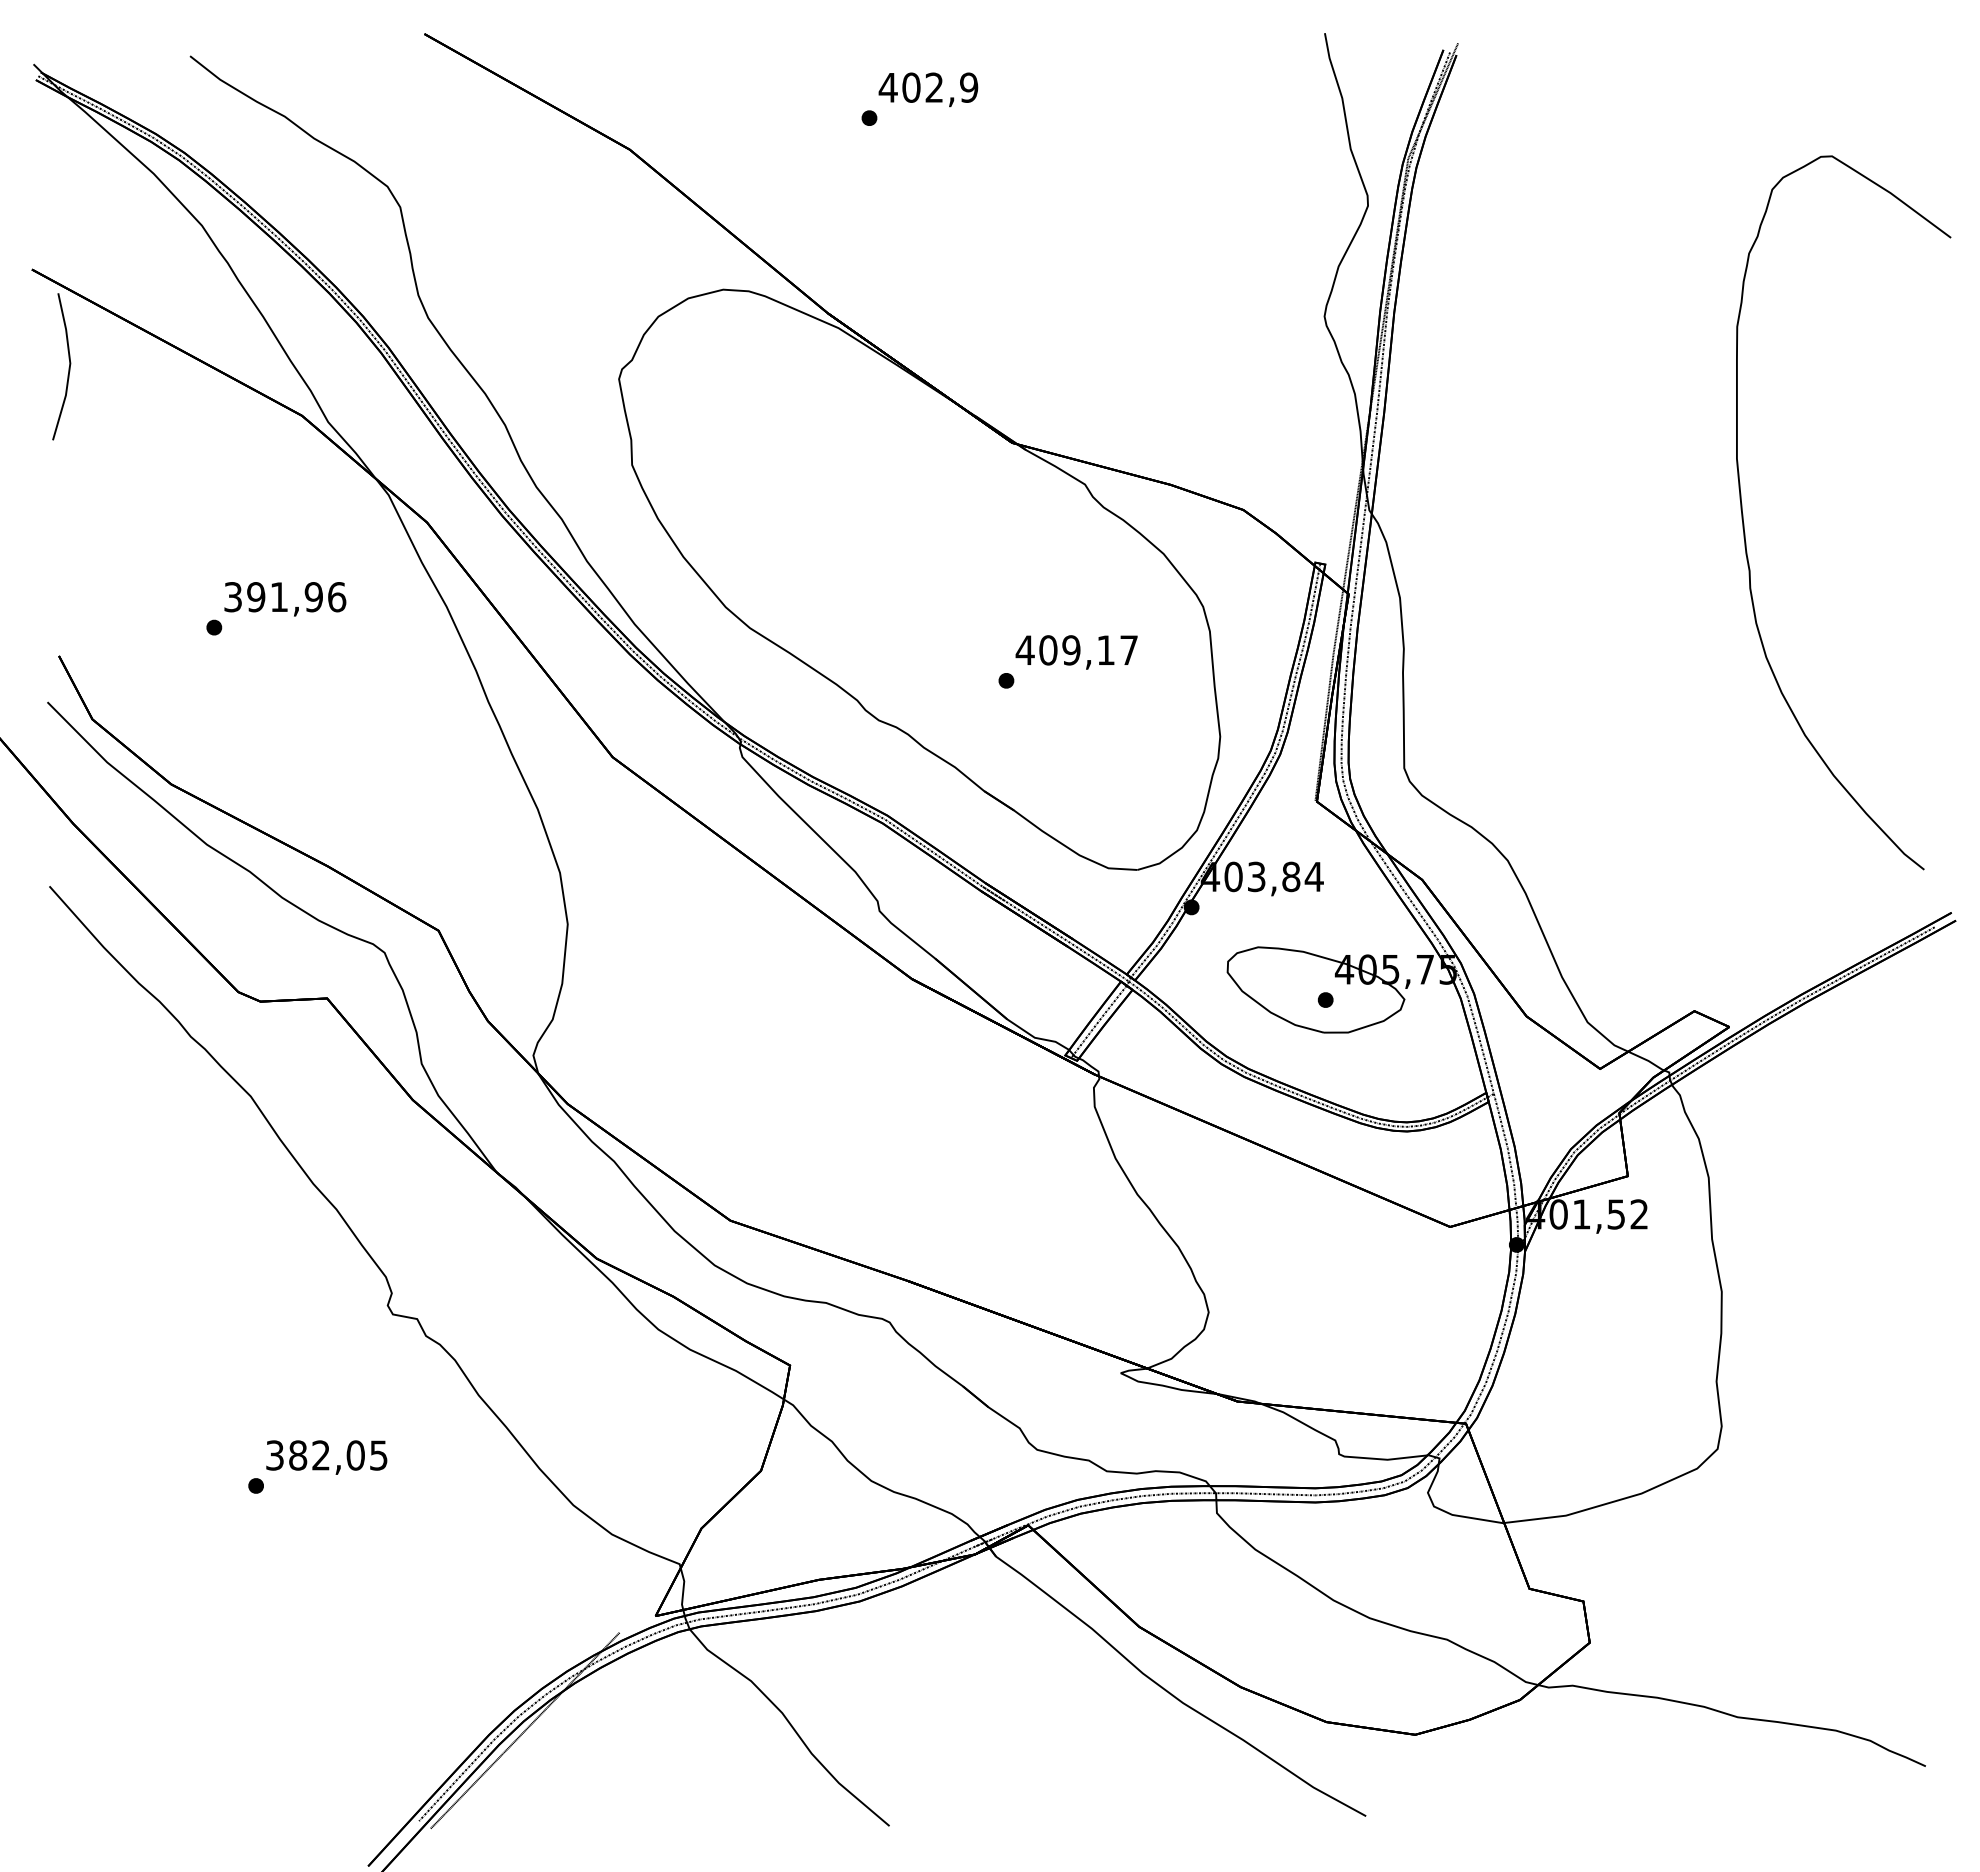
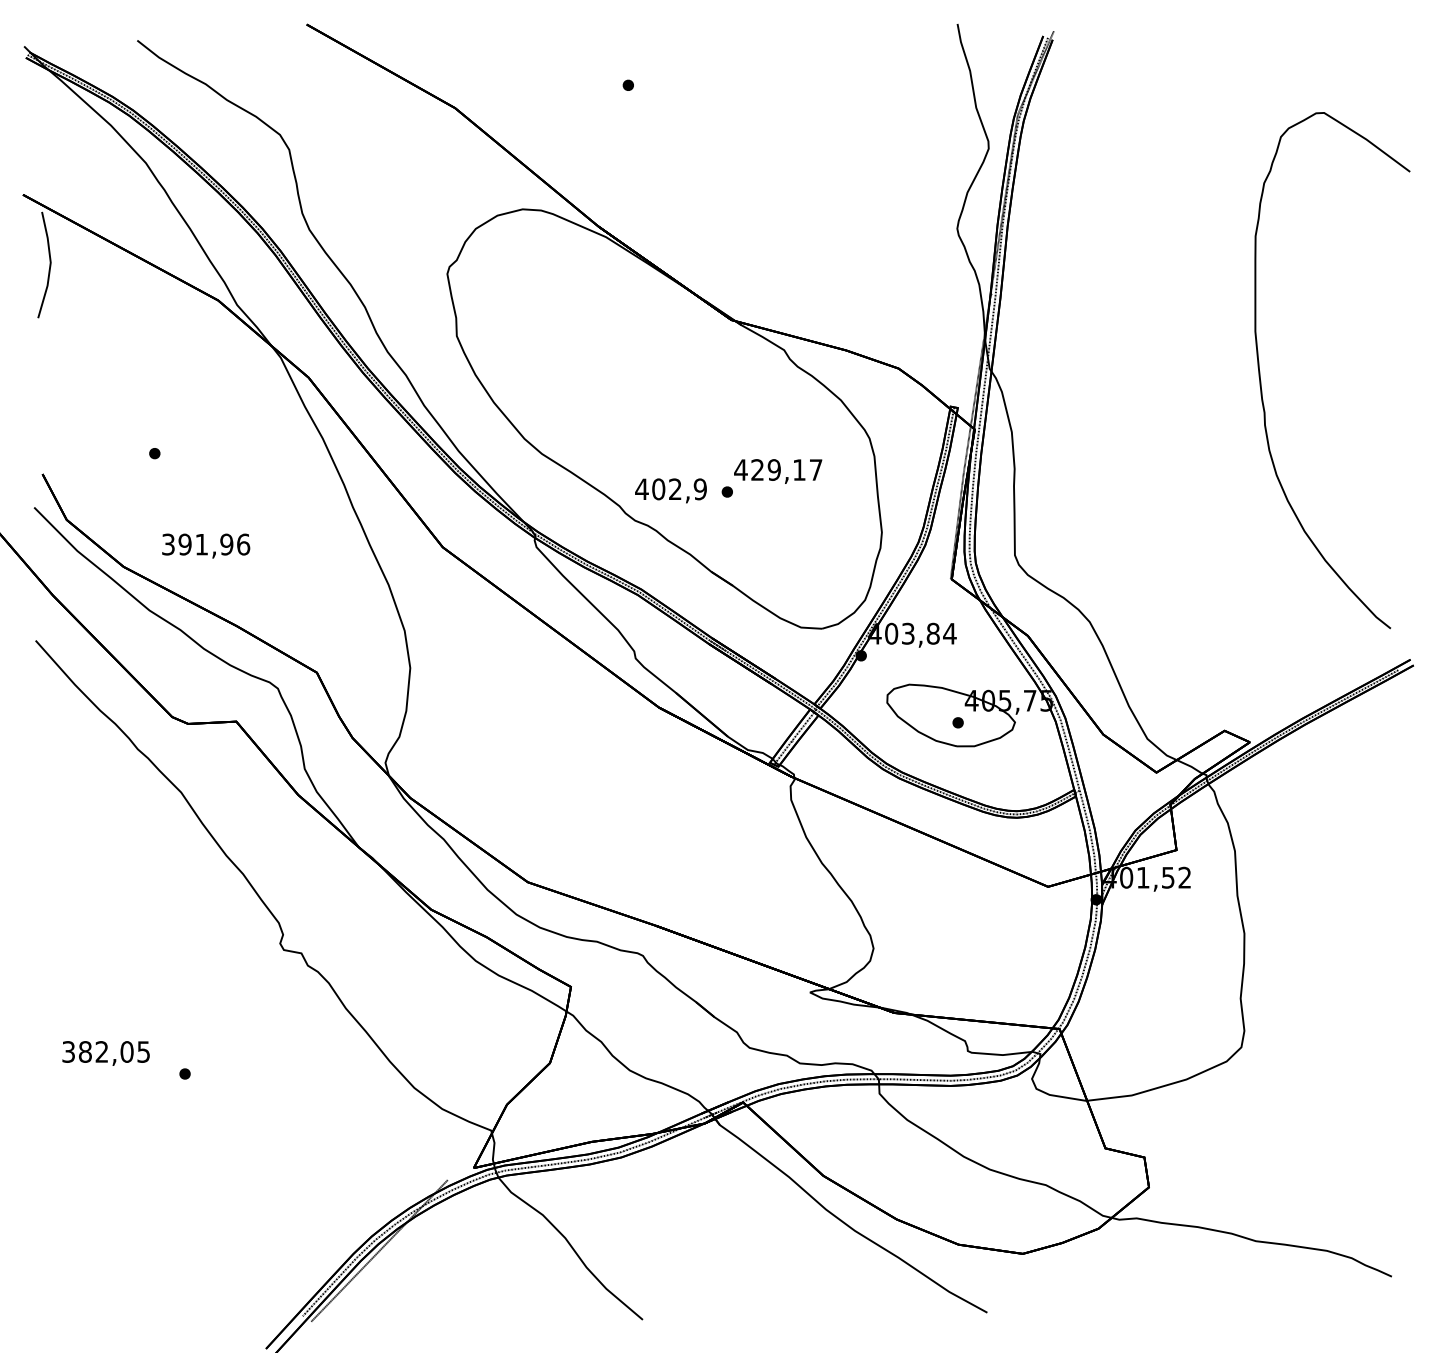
text: (927, 89) -> (670, 490), moved
text: (285, 598) -> (206, 545), moved
text: (1048, 649) -> (757, 469), 409,17 -> 429,17
text: (325, 1457) -> (105, 1053), moved

